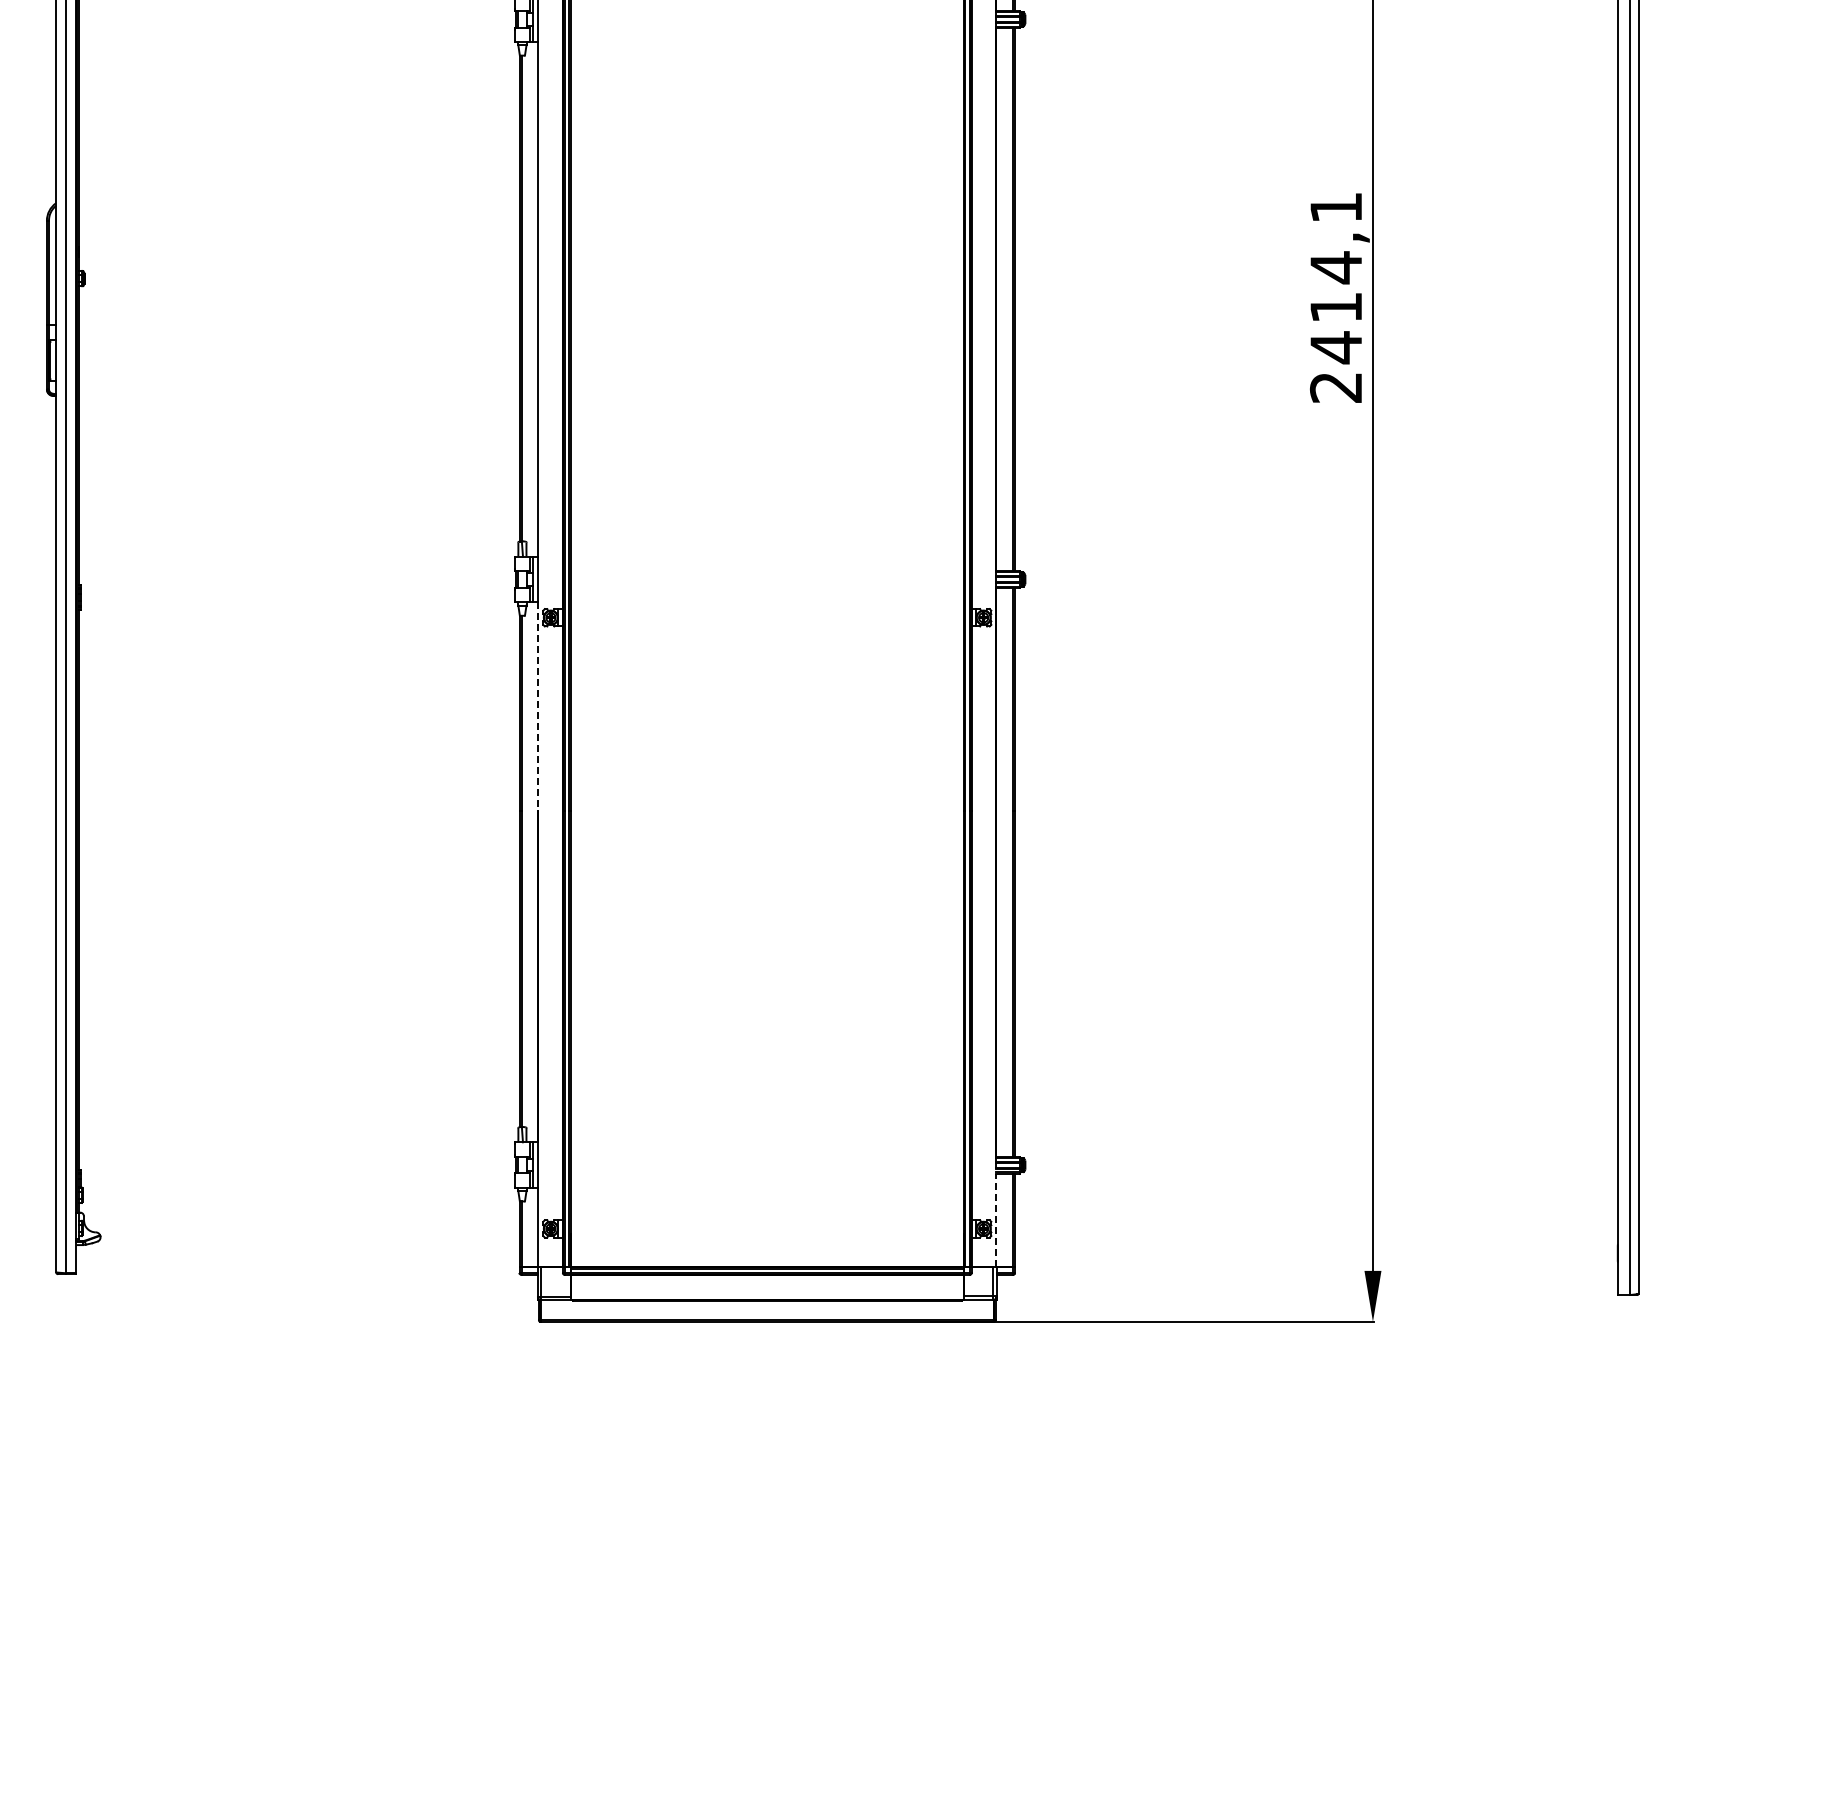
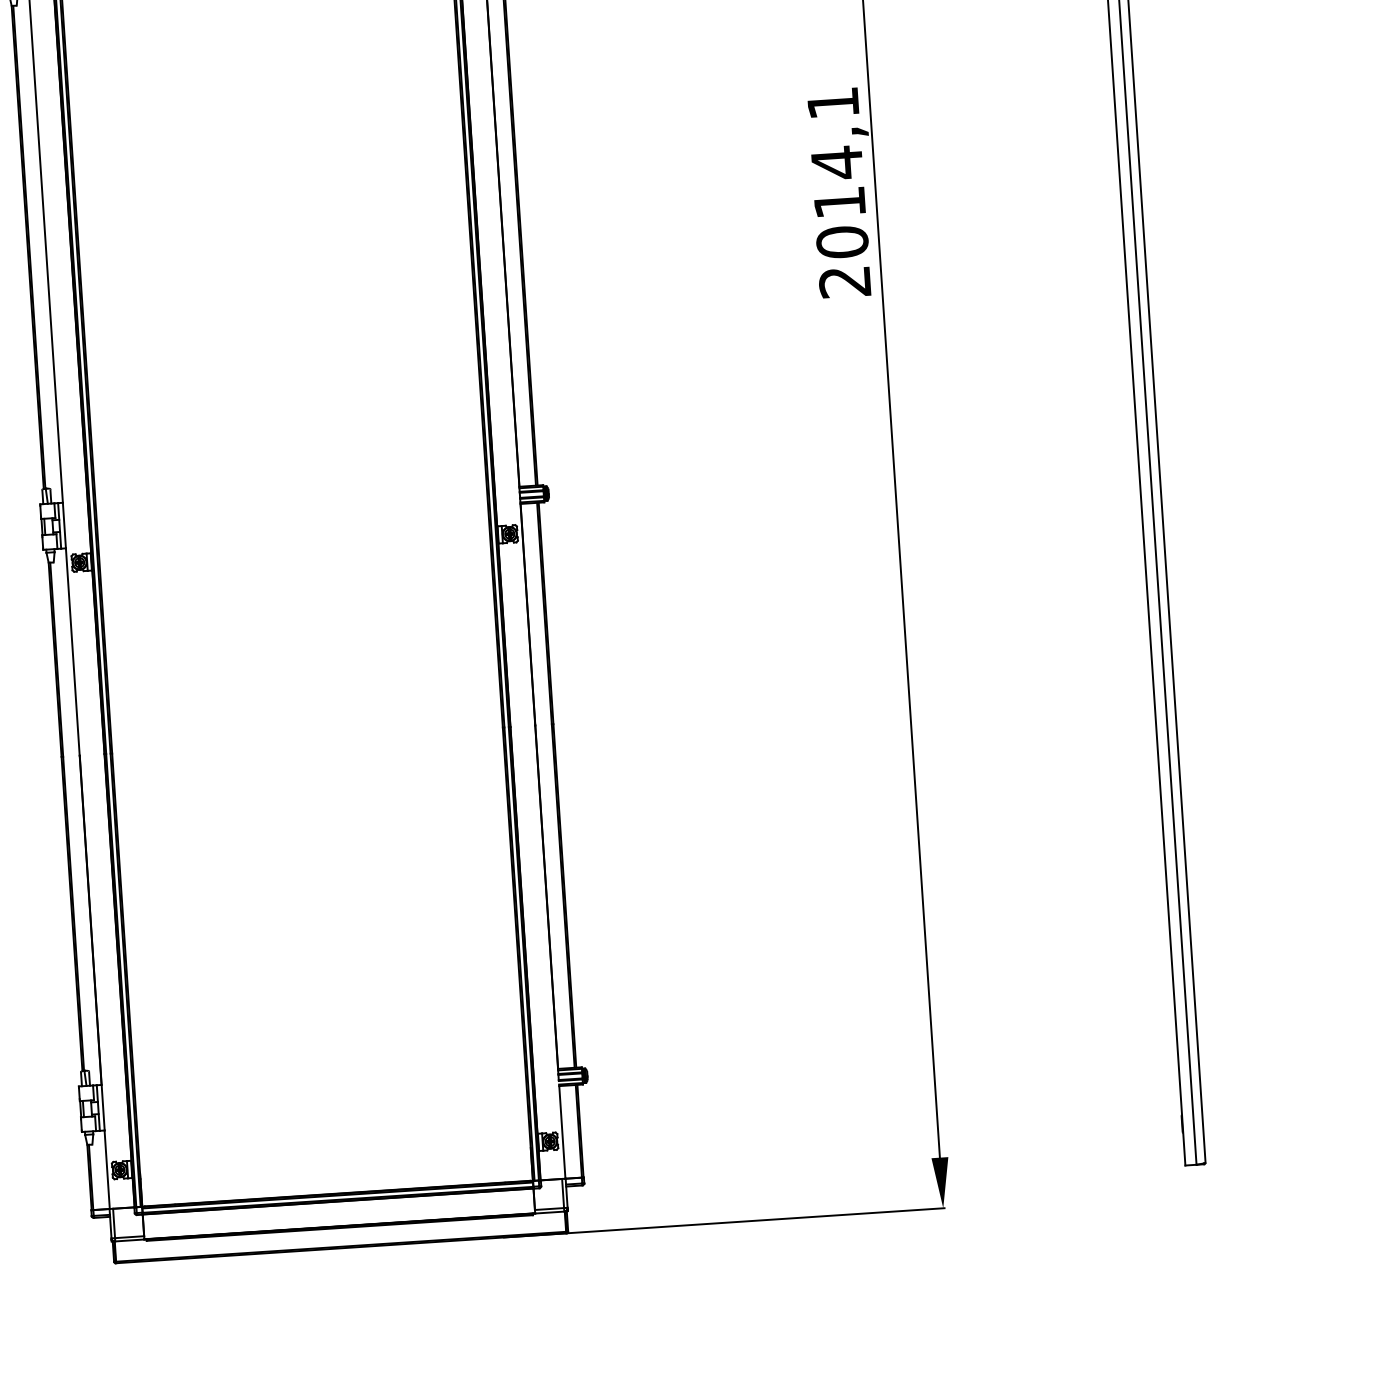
text: (1335, 347) -> (841, 242), 2414,1 -> 2014,1
line: (538, 707) -> (73, 652), dashed -> solid
line: (996, 1220) -> (562, 1132), dashed -> solid

